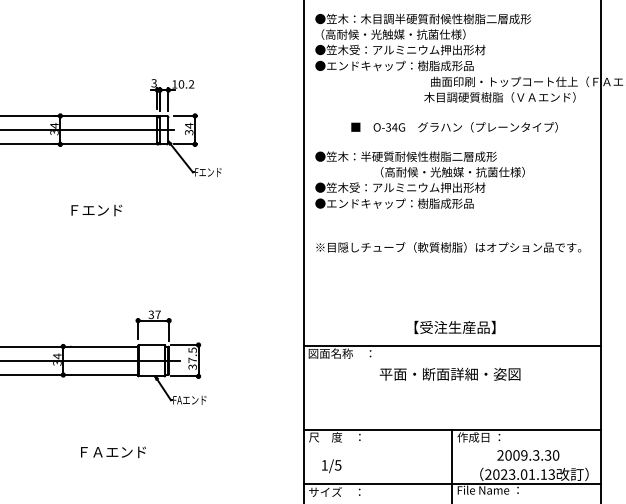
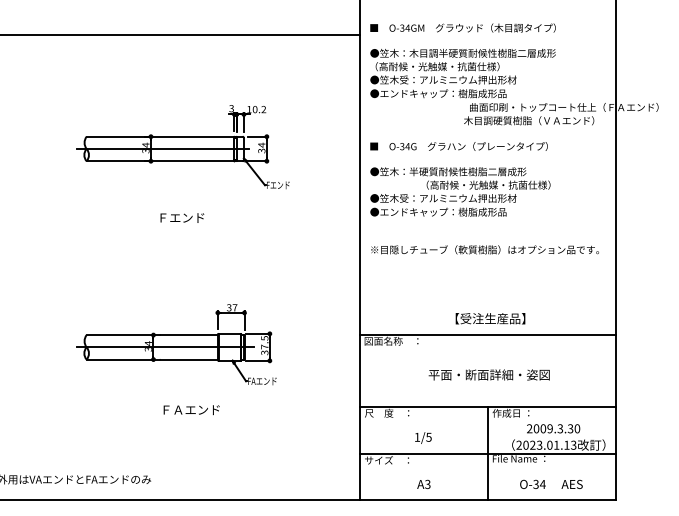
text: (453, 127) -> (458, 146), moved
text: (449, 373) -> (488, 374), moved
text: (113, 452) -> (191, 410), moved
text: (331, 465) -> (423, 437), moved

